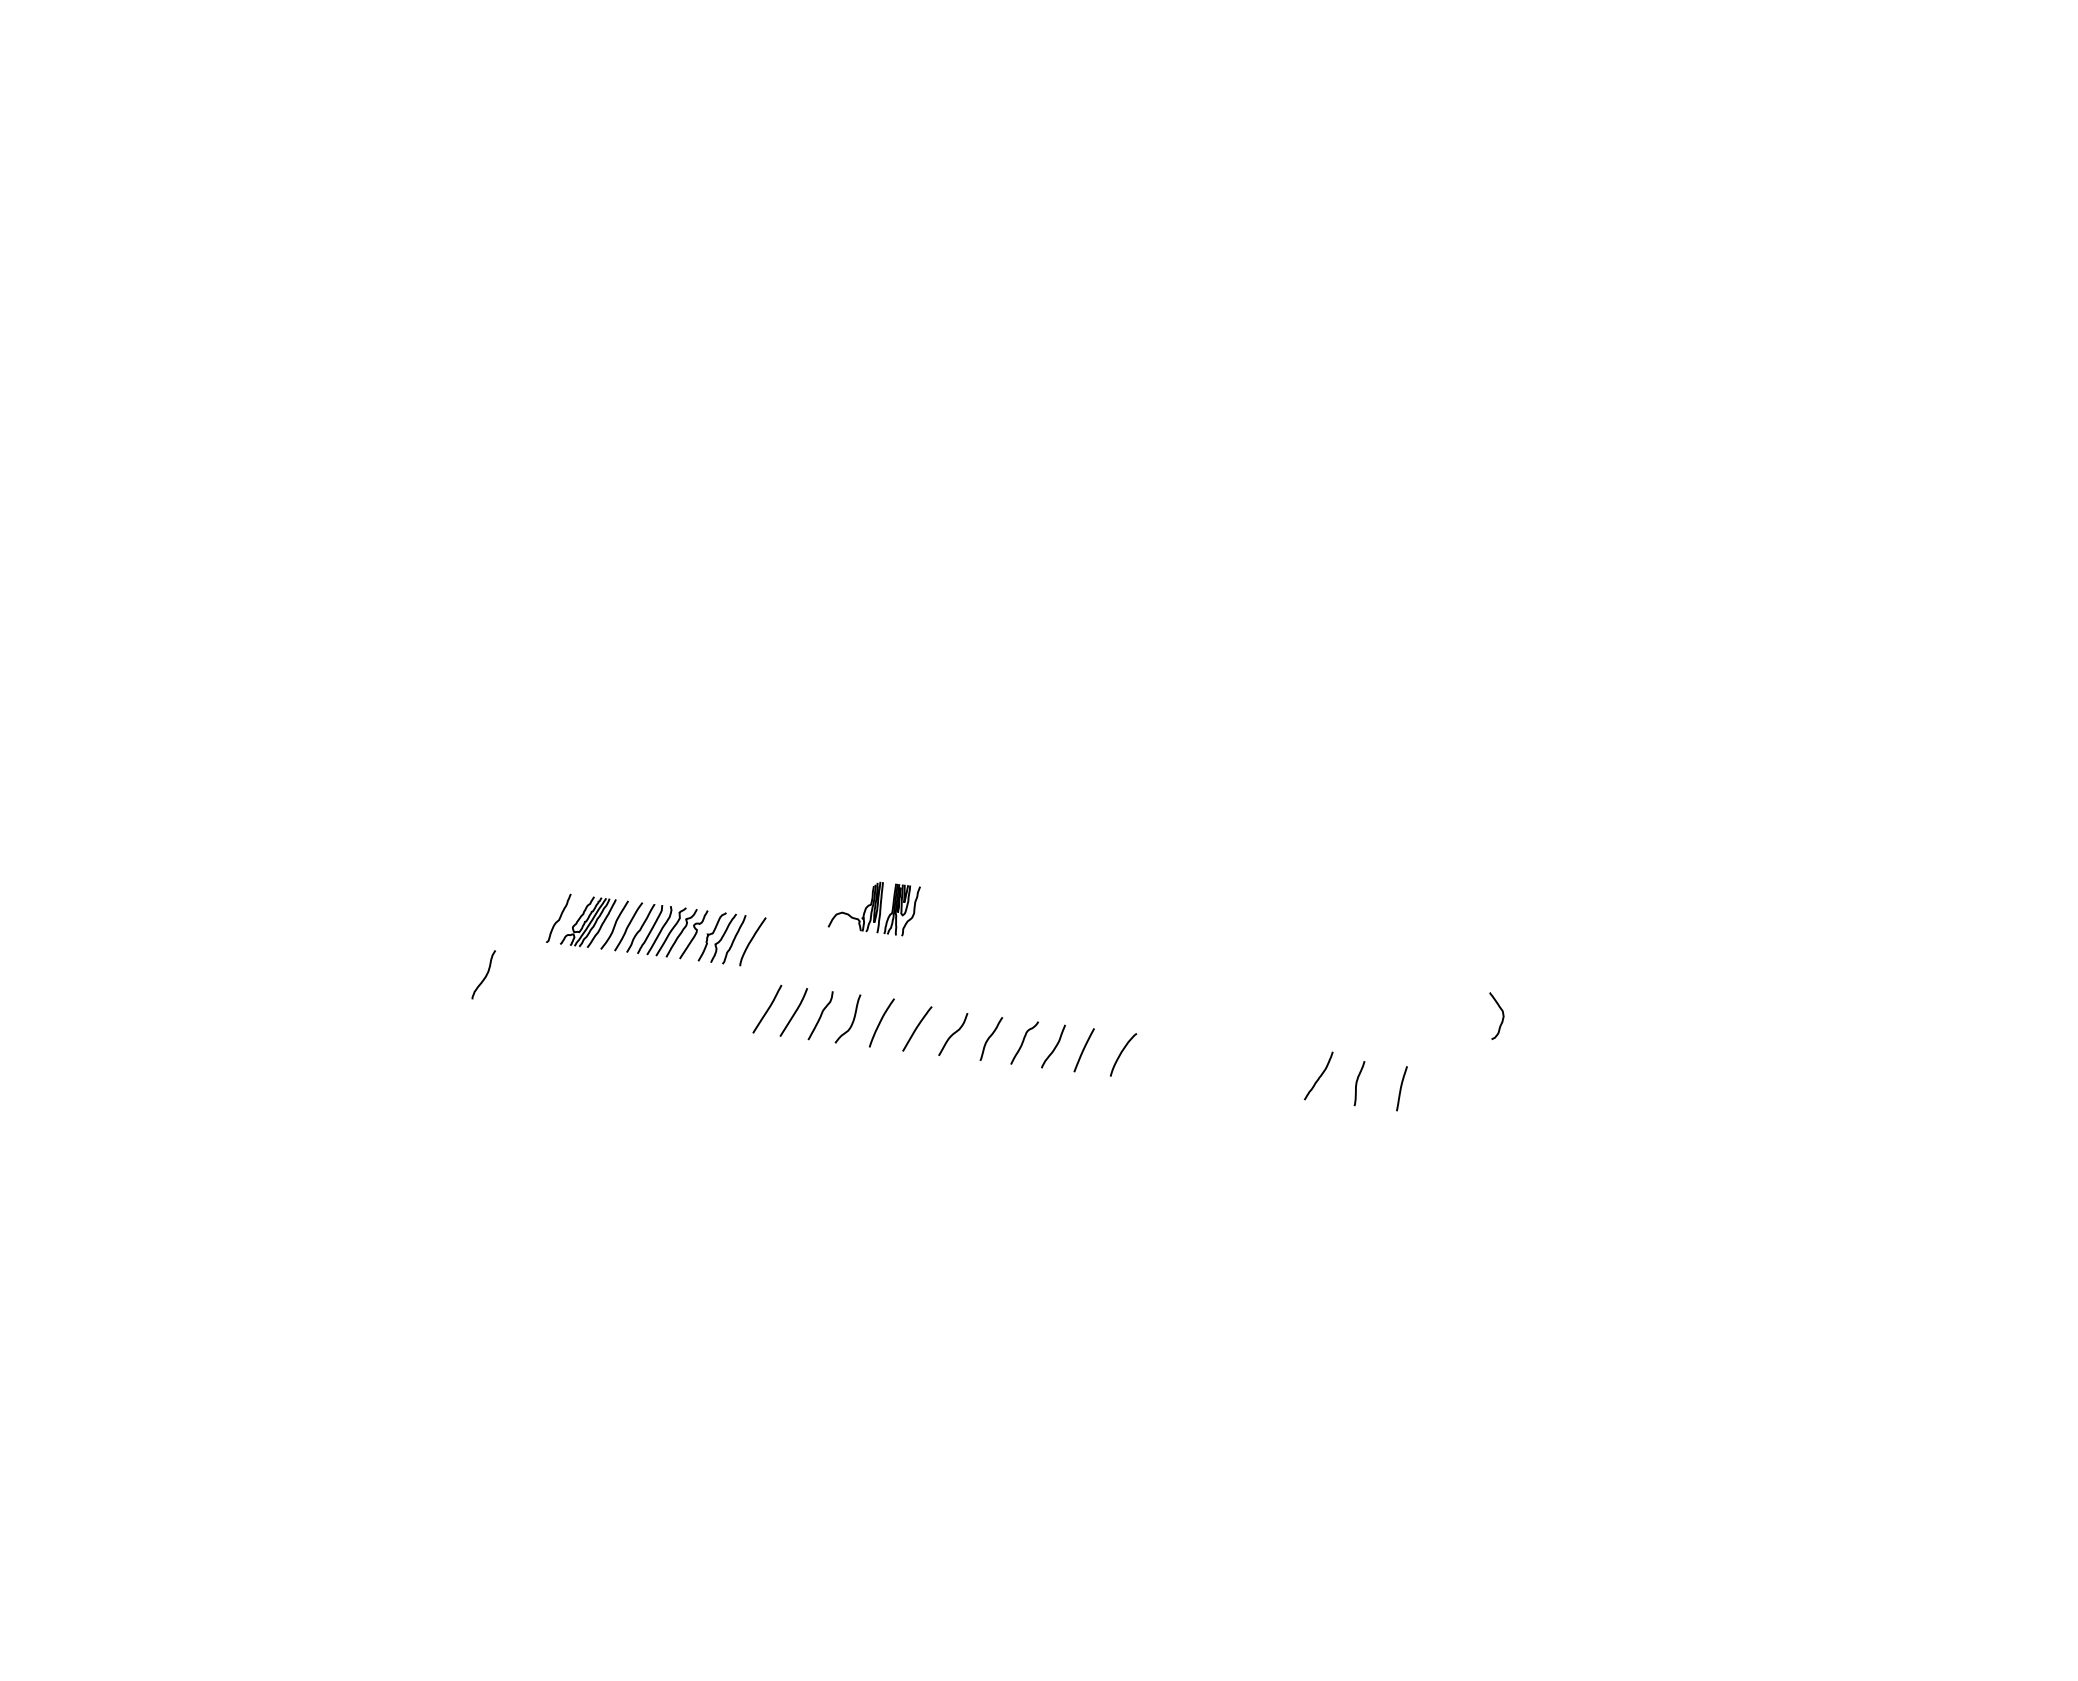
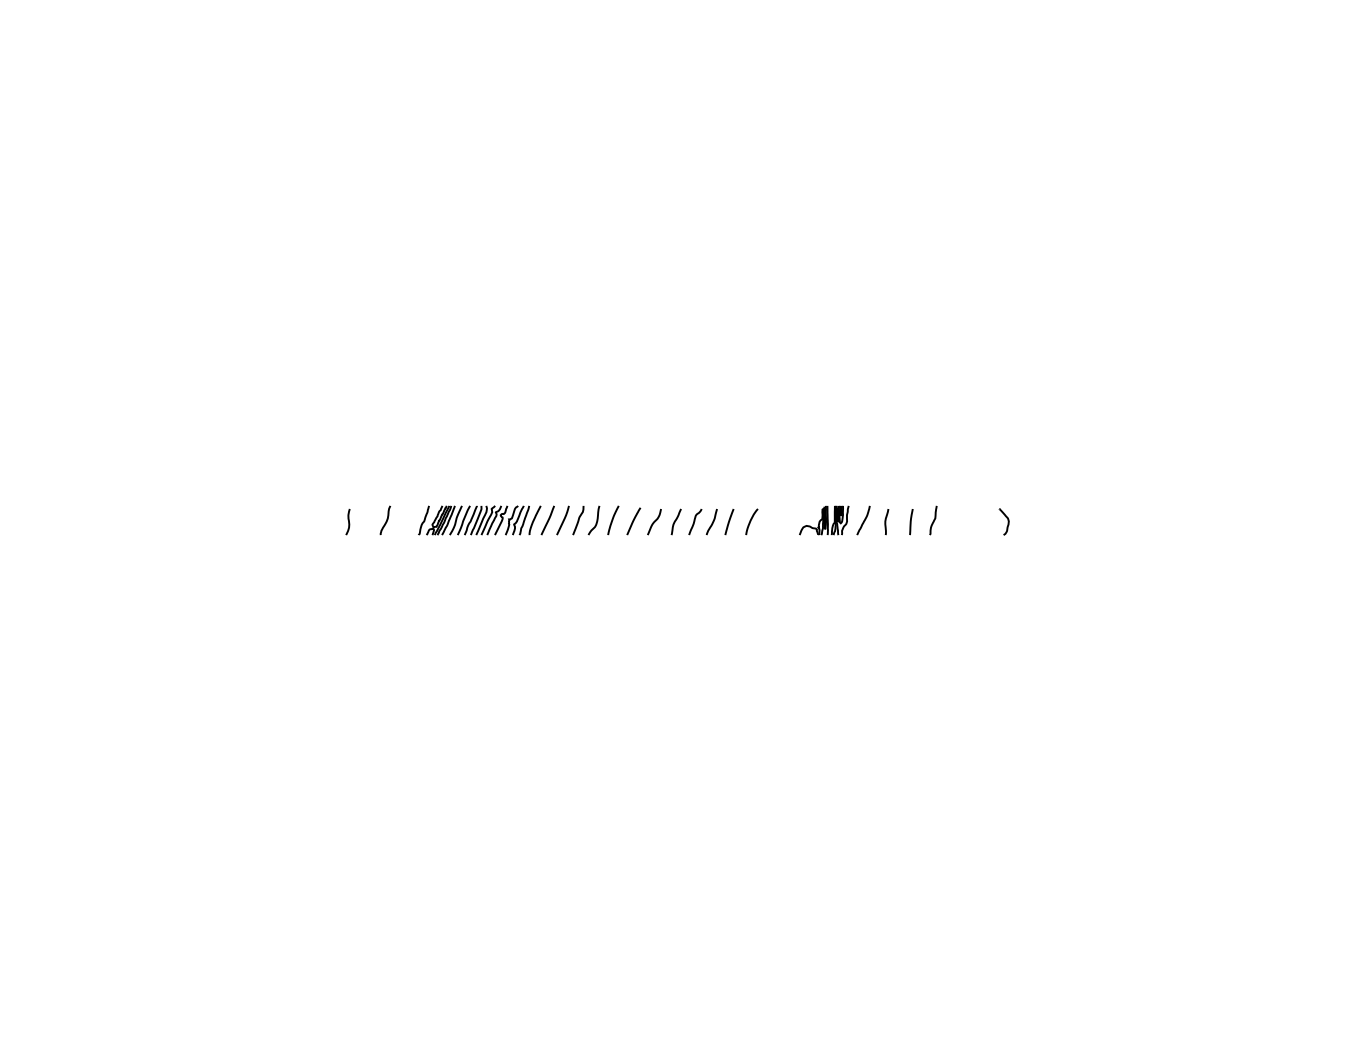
part: (874, 907) -> (824, 520), moved
part: (655, 930) -> (479, 520), moved
curve: (419, 968) -> (348, 521), added
curve: (1501, 1016) -> (1007, 521), moved
curve: (1440, 1090) -> (933, 520), added

